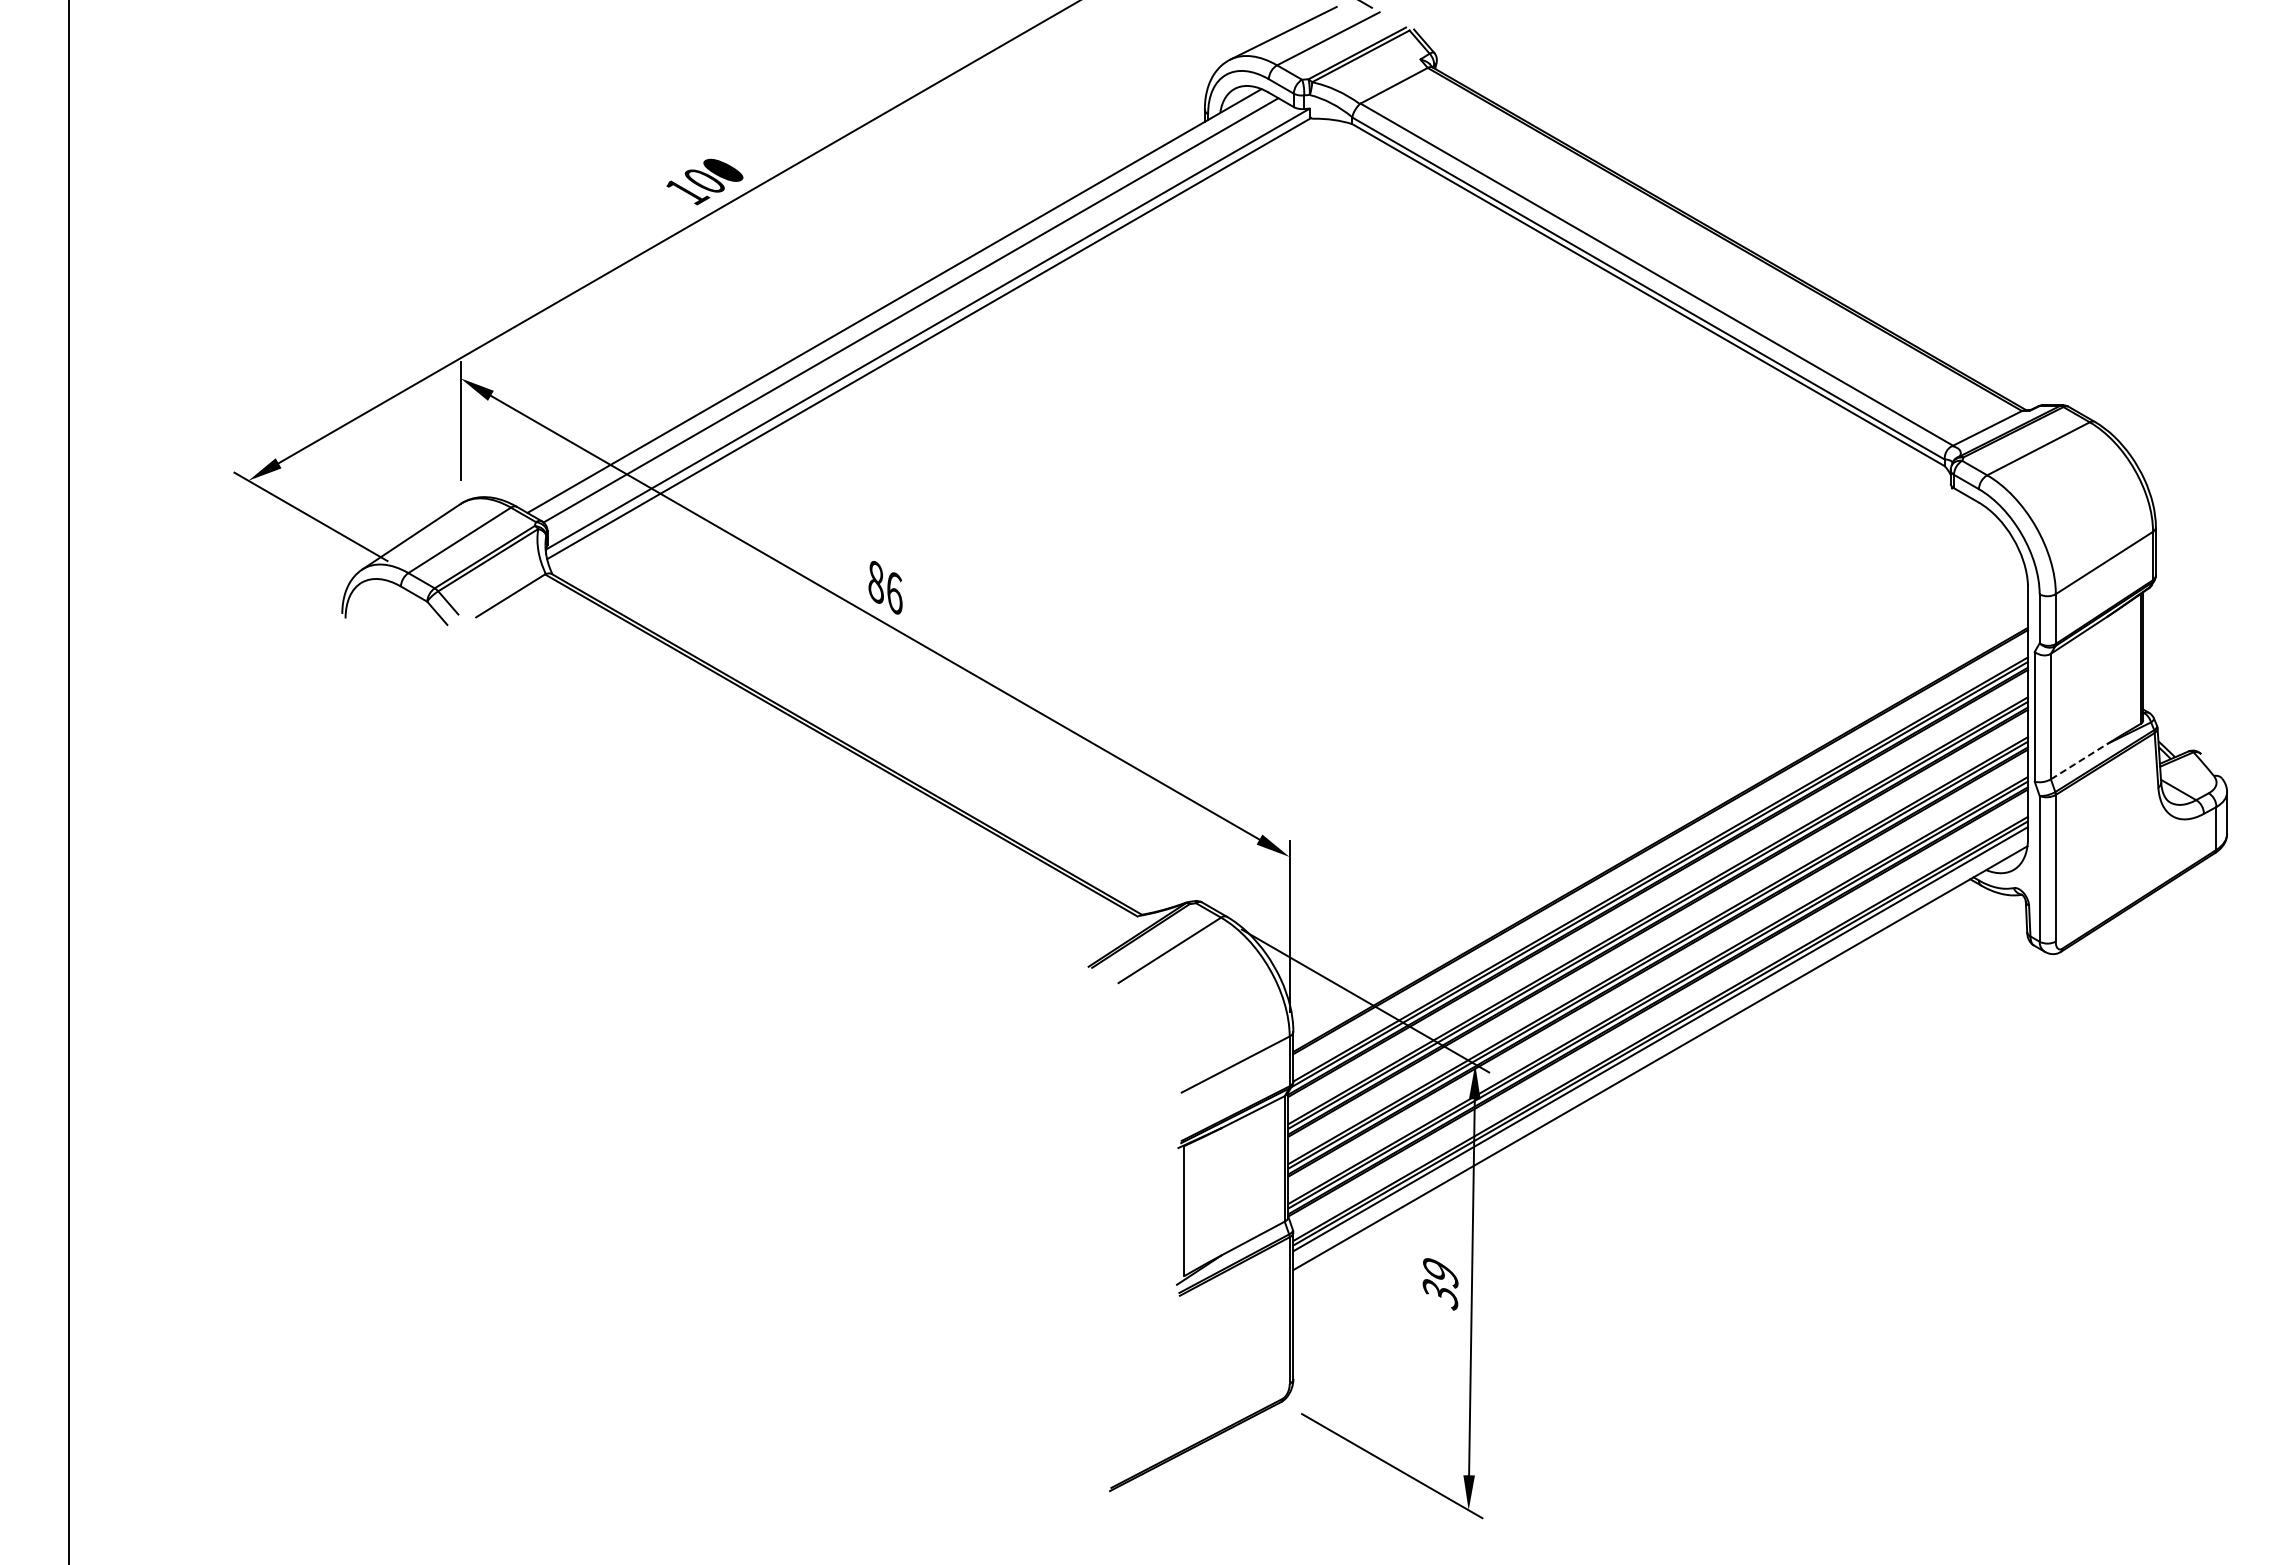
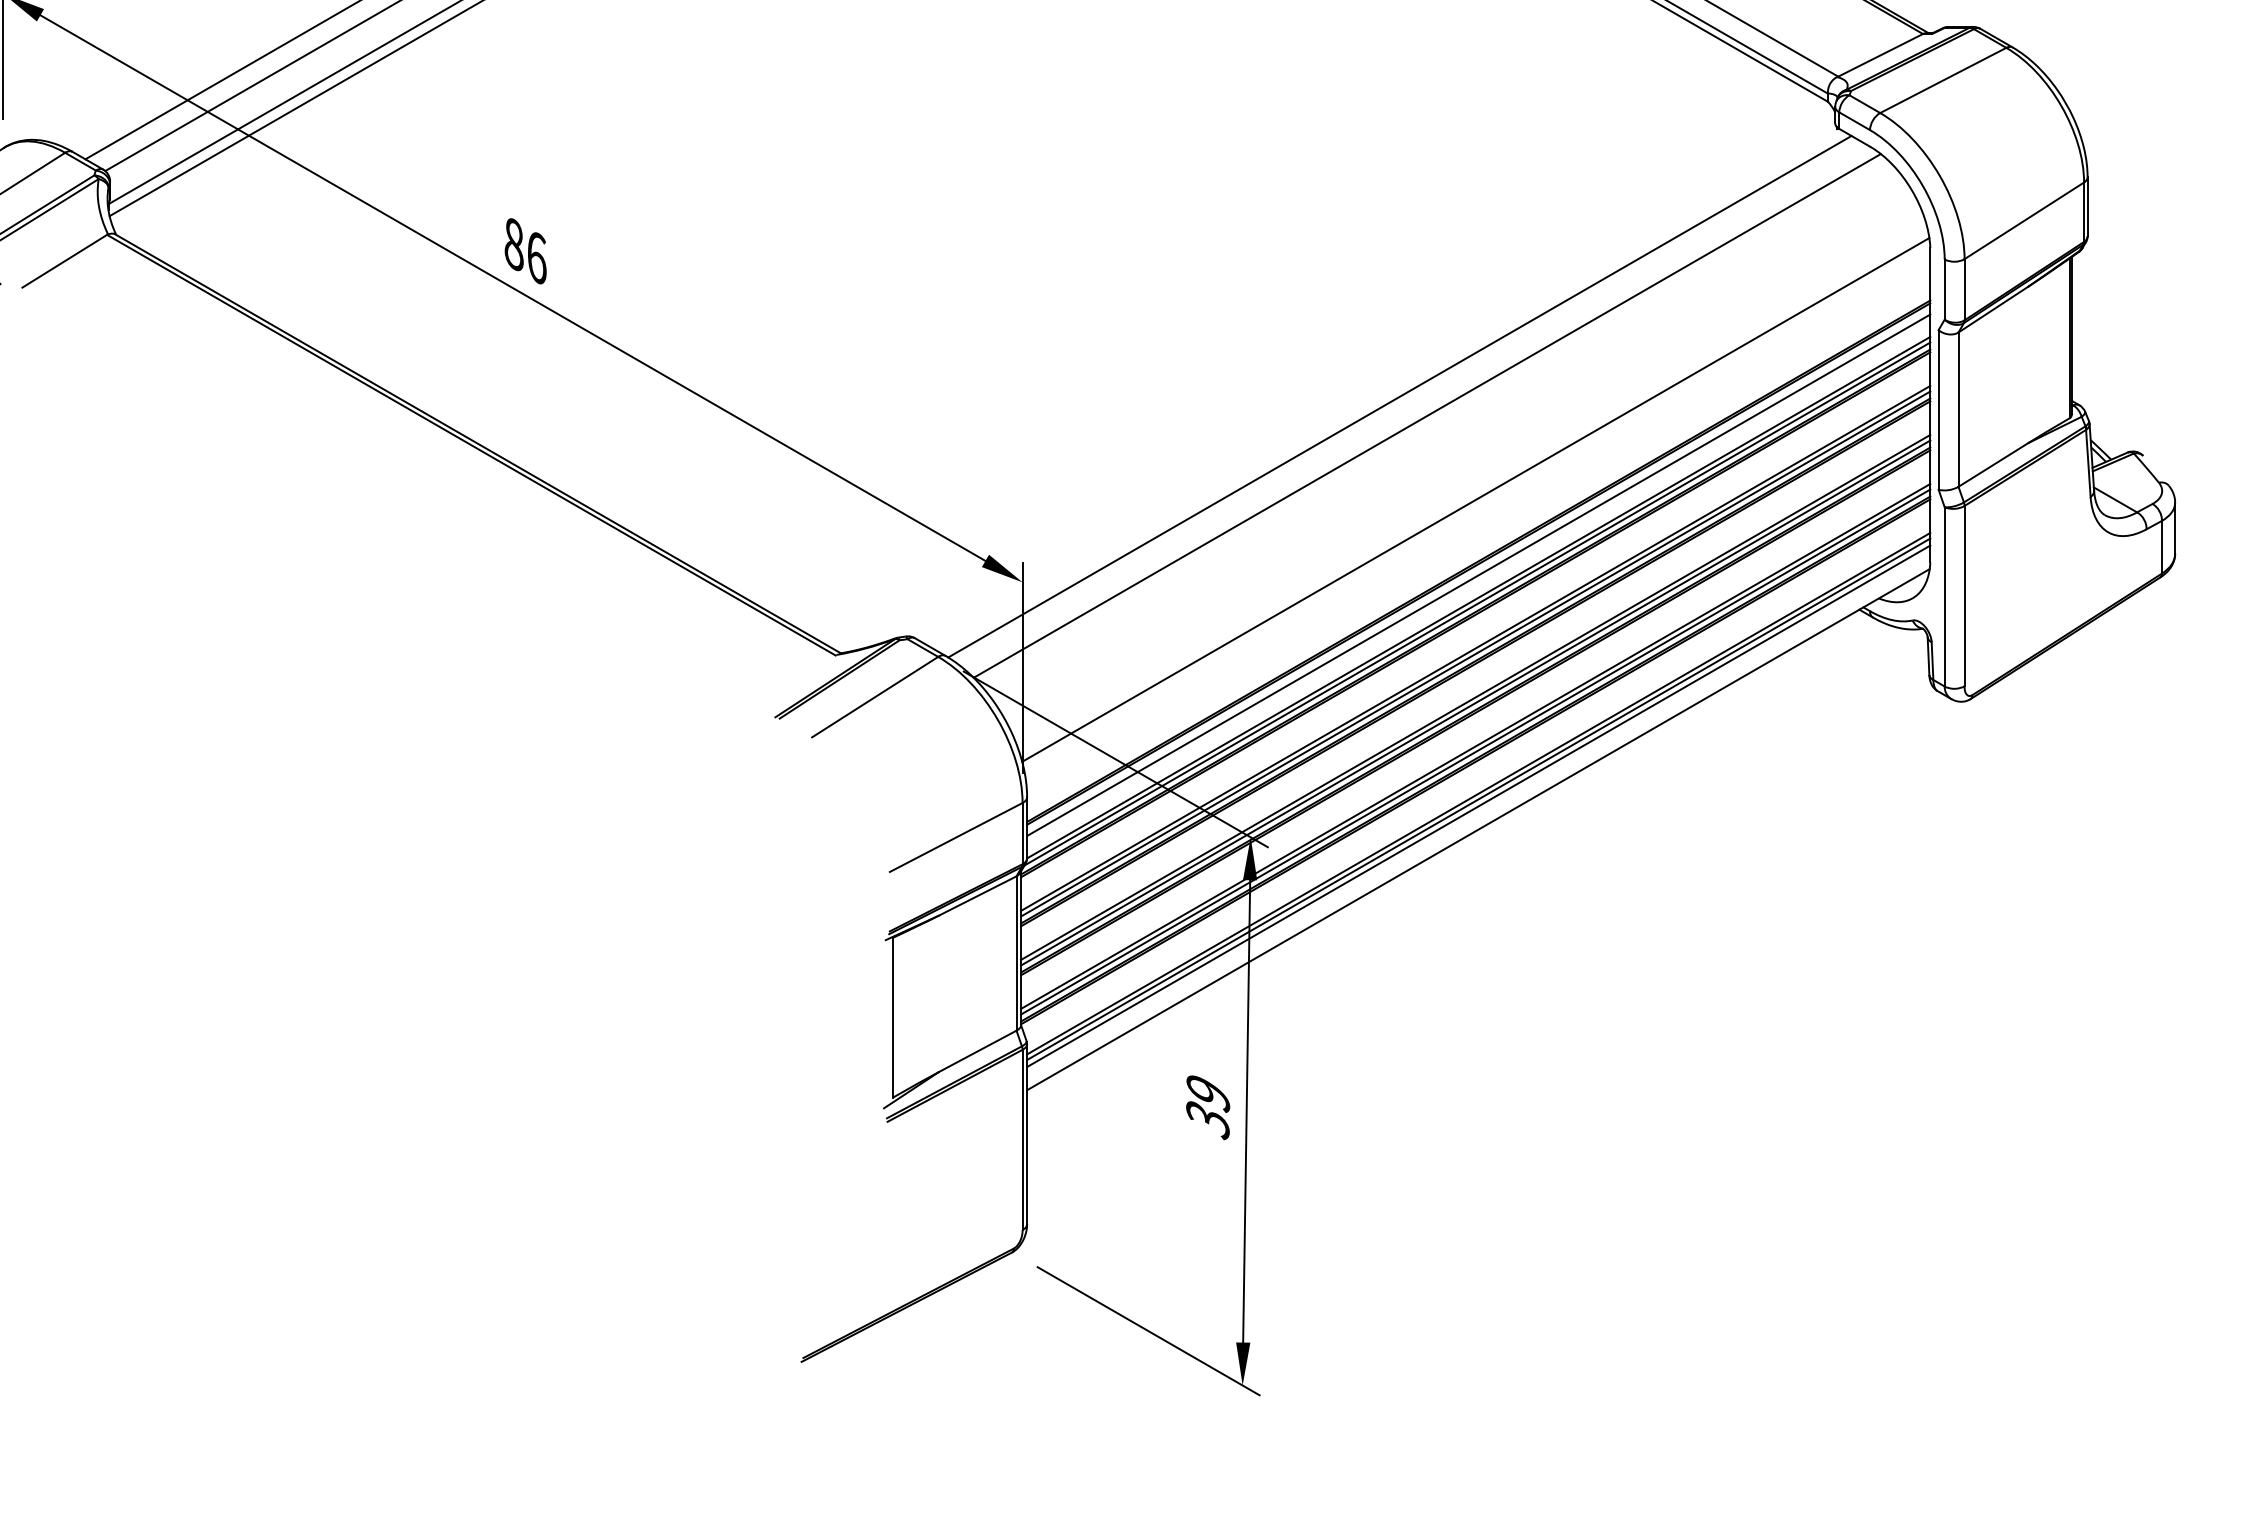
line: (1596, 705) -> (1399, 396), added
line: (1618, 721) -> (1426, 415), added
line: (2079, 761) -> (1993, 464), dashed -> solid
line: (1658, 789) -> (1476, 499), added
line: (1660, 851) -> (1478, 575), added

